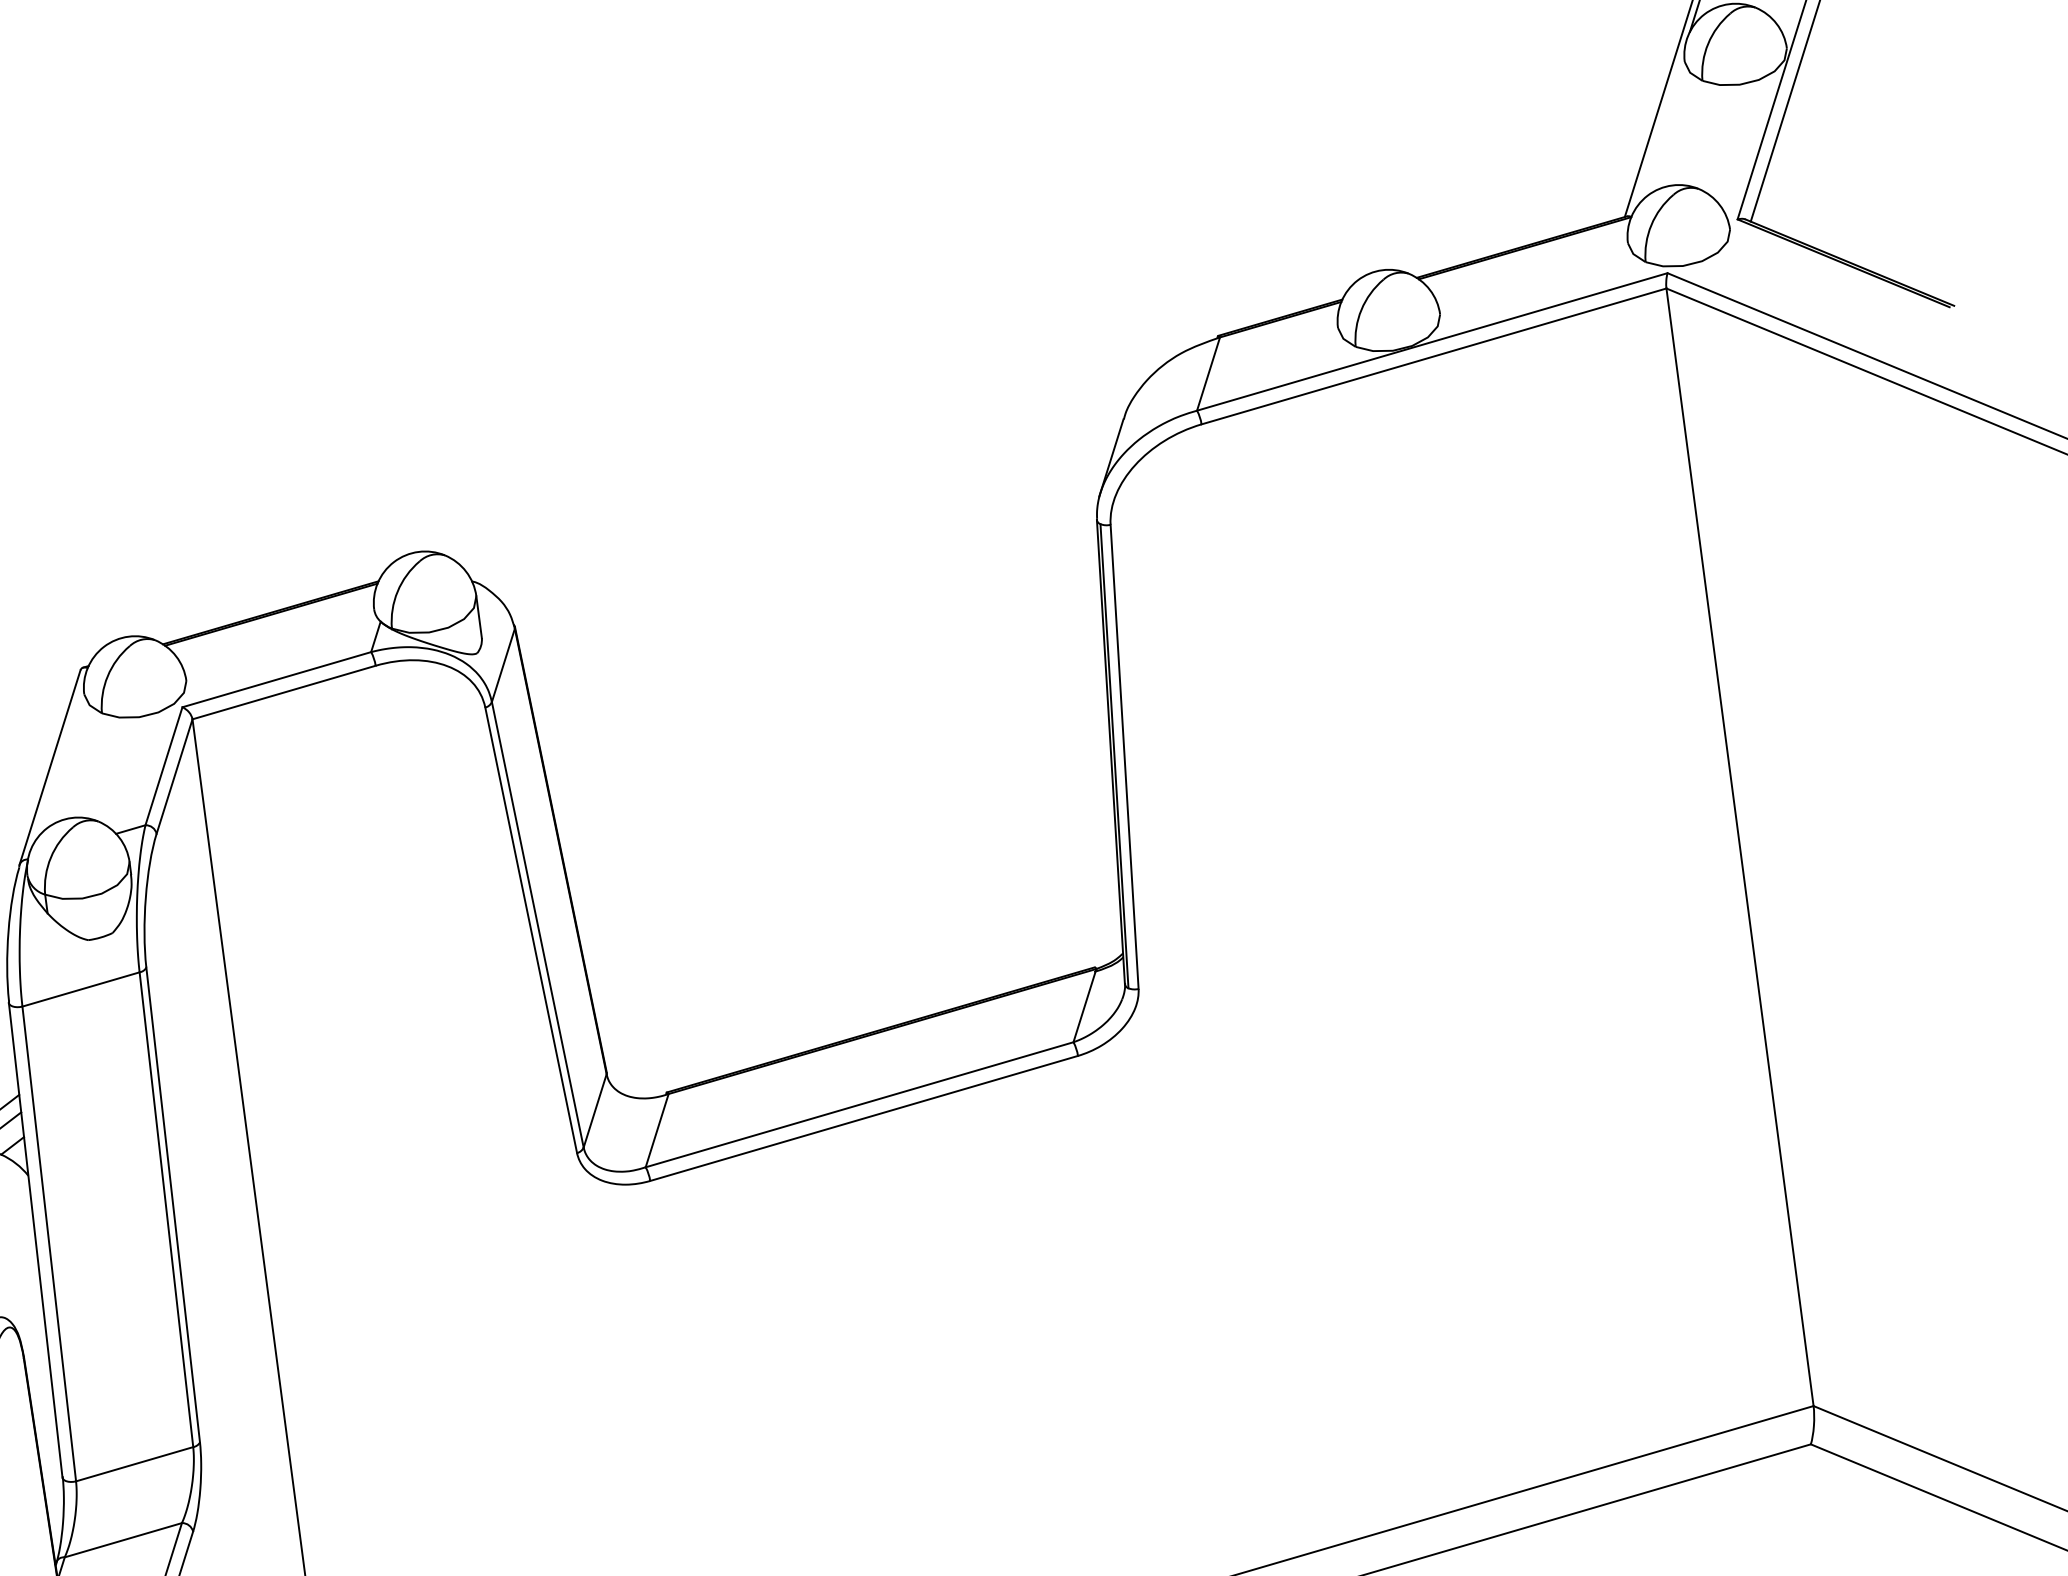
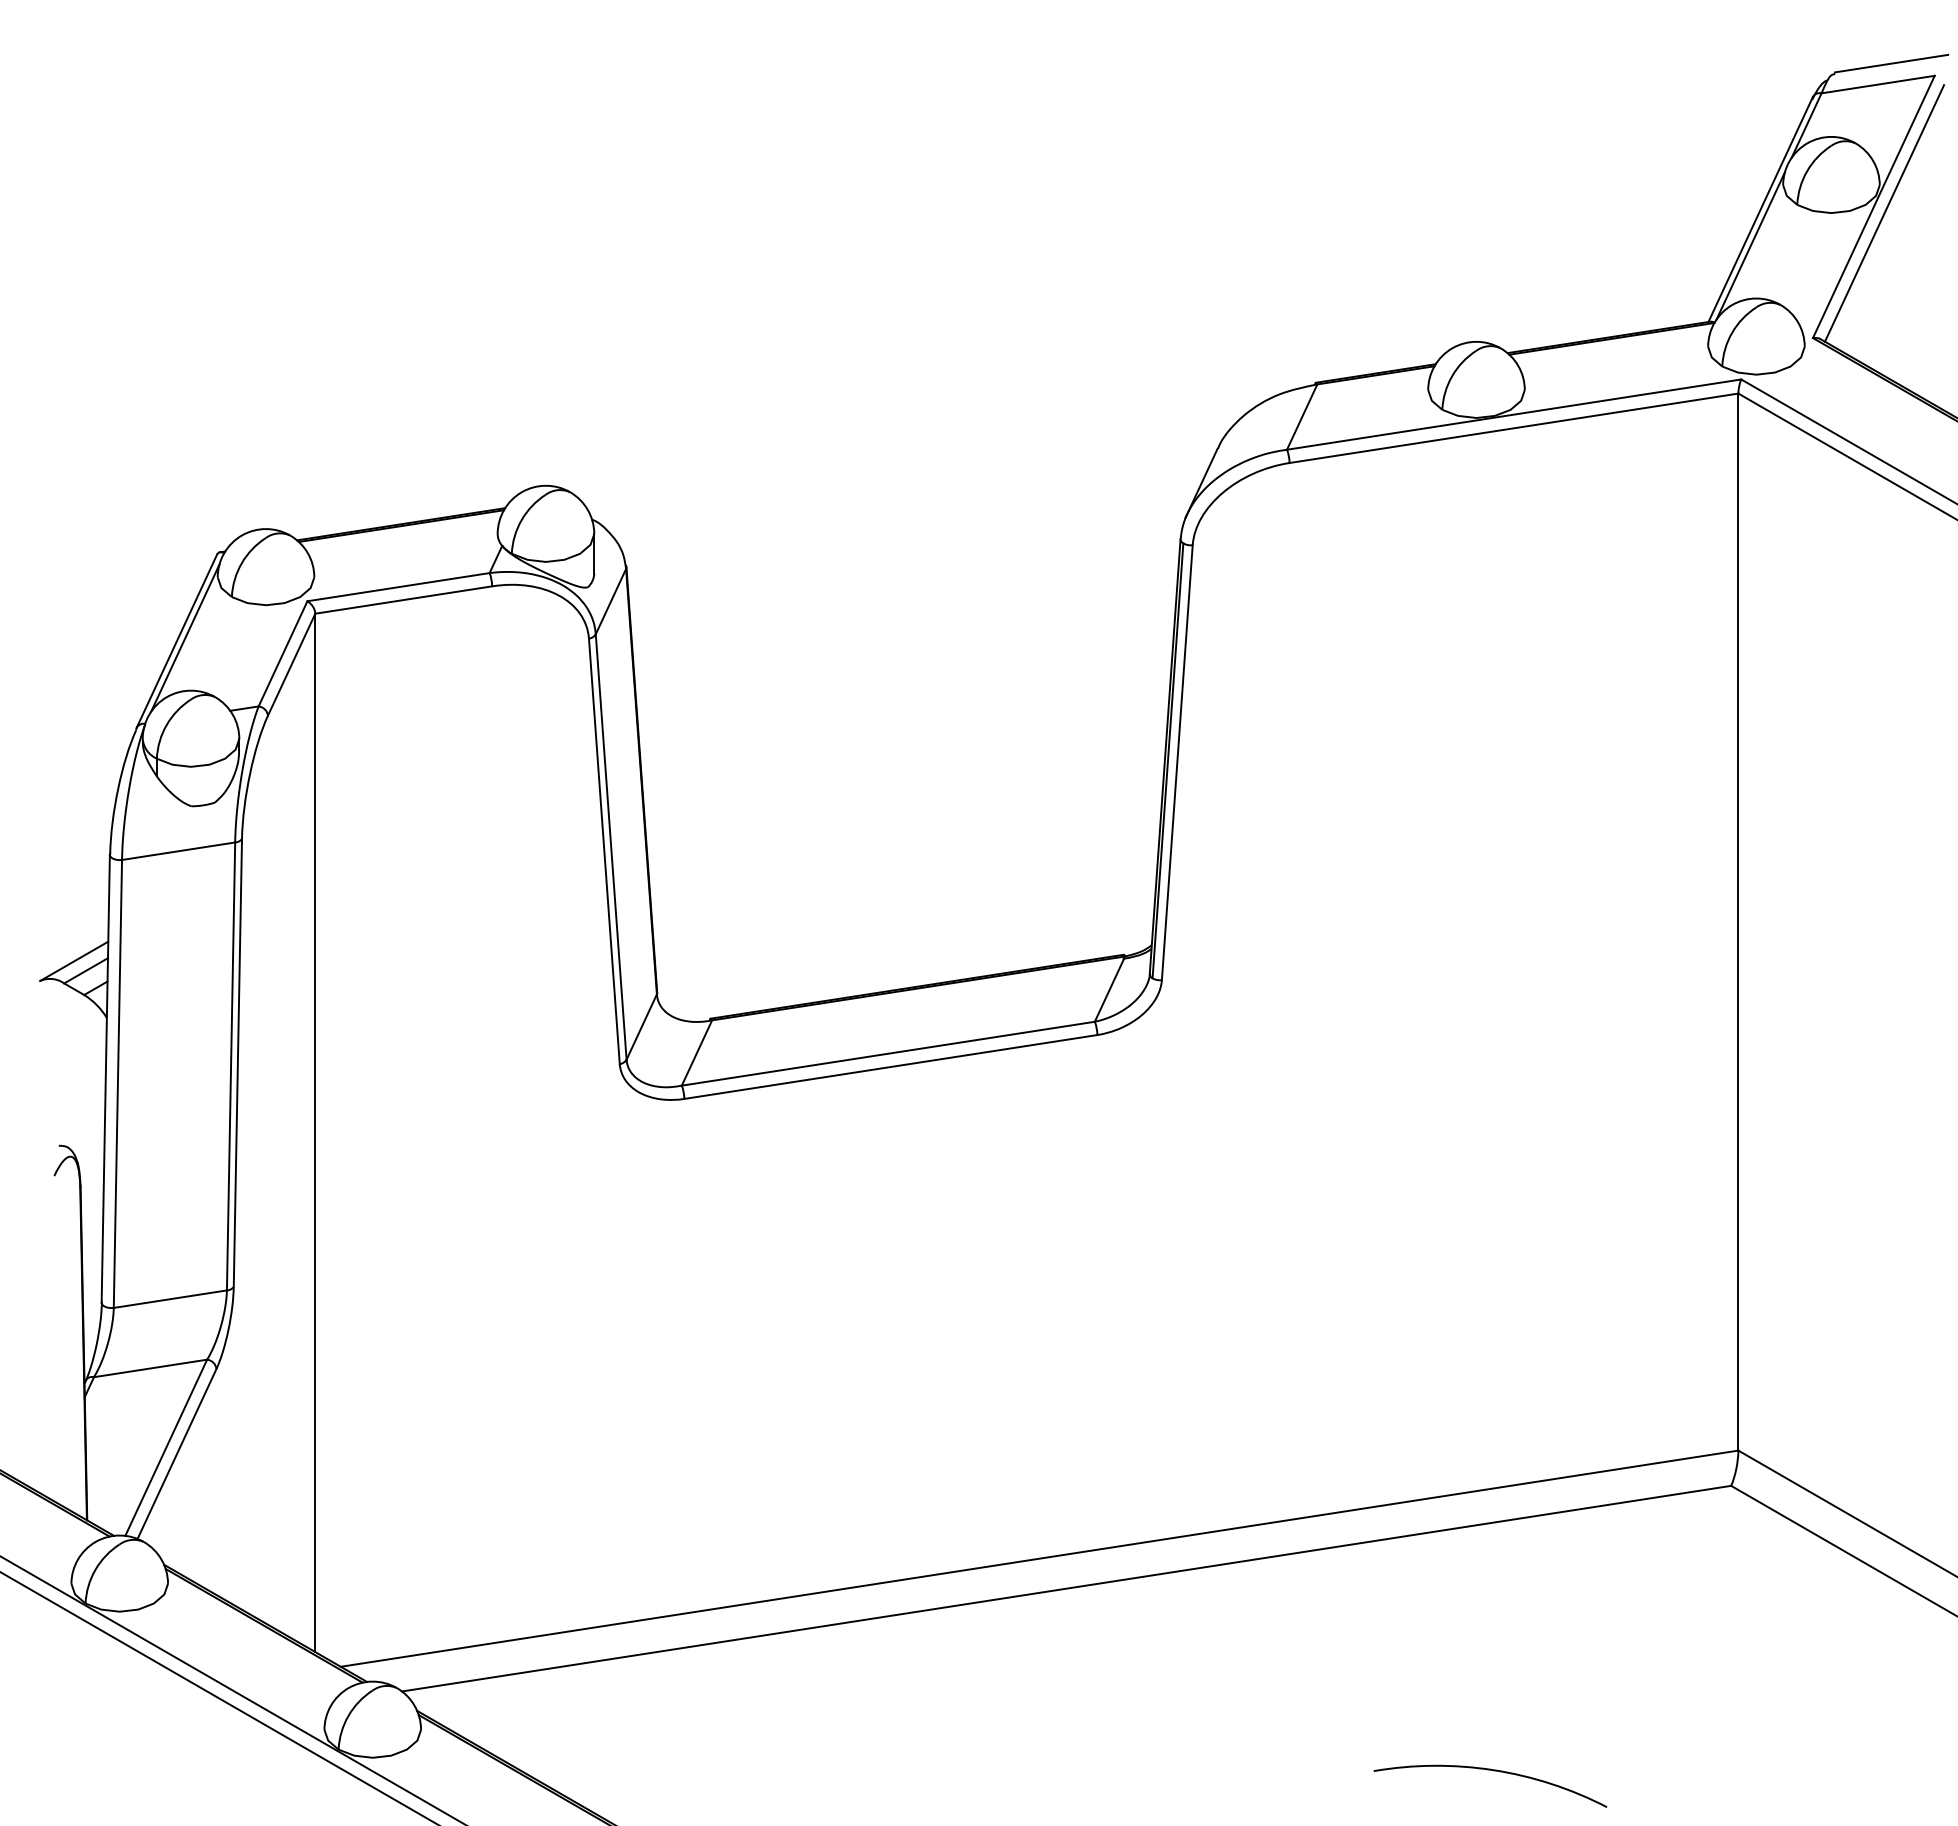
line: (1658, 130) -> (1750, 245), added
line: (58, 762) -> (185, 637), added

